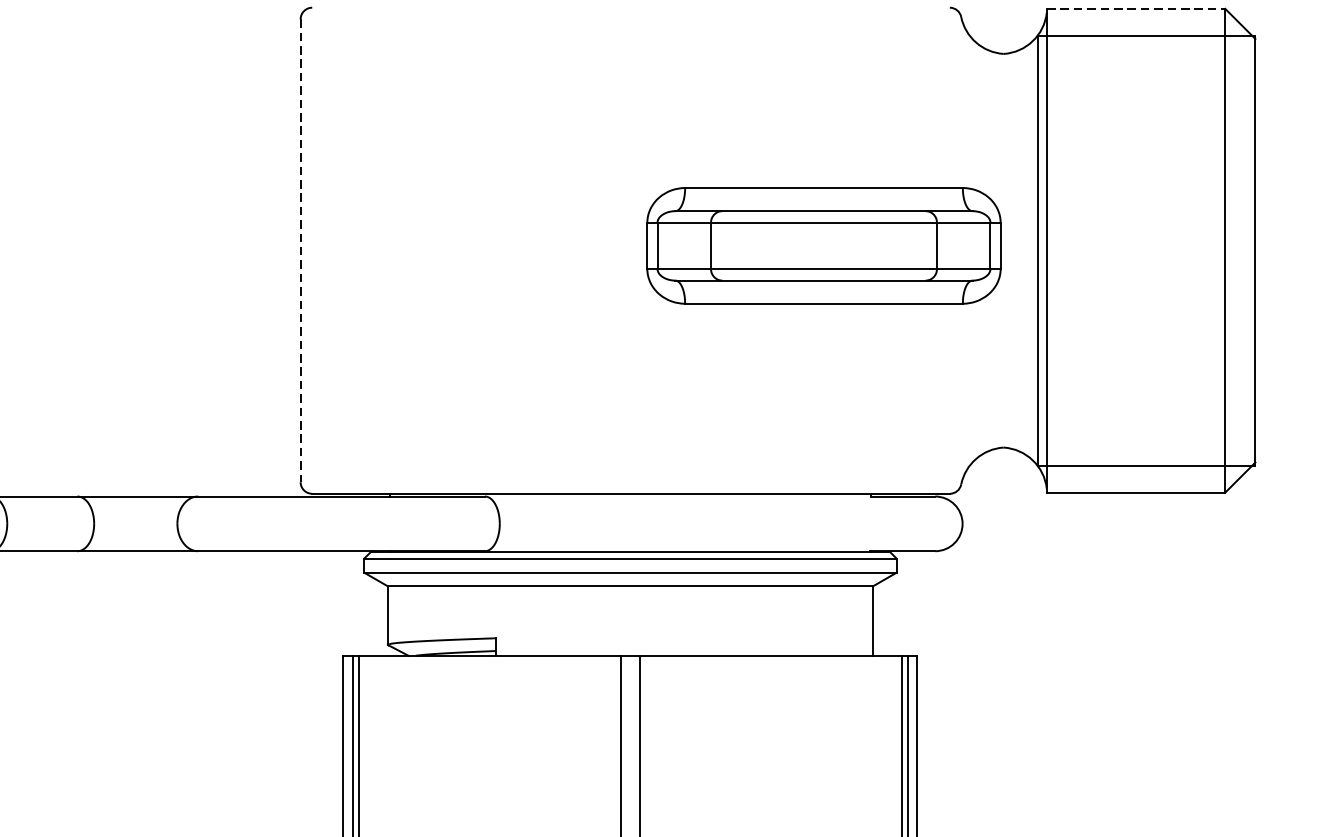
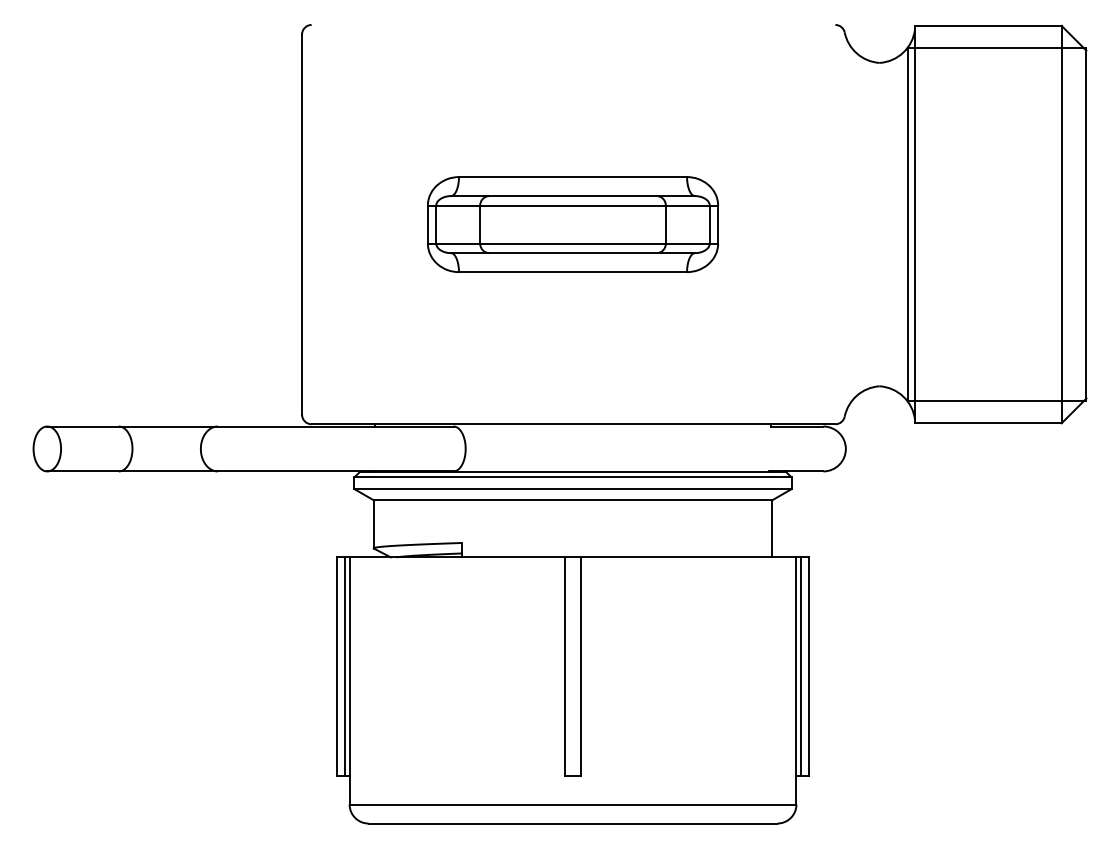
line: (1136, 8) -> (988, 25), dashed -> solid
part: (823, 245) -> (572, 224), moved
line: (301, 251) -> (302, 225), dashed -> solid

